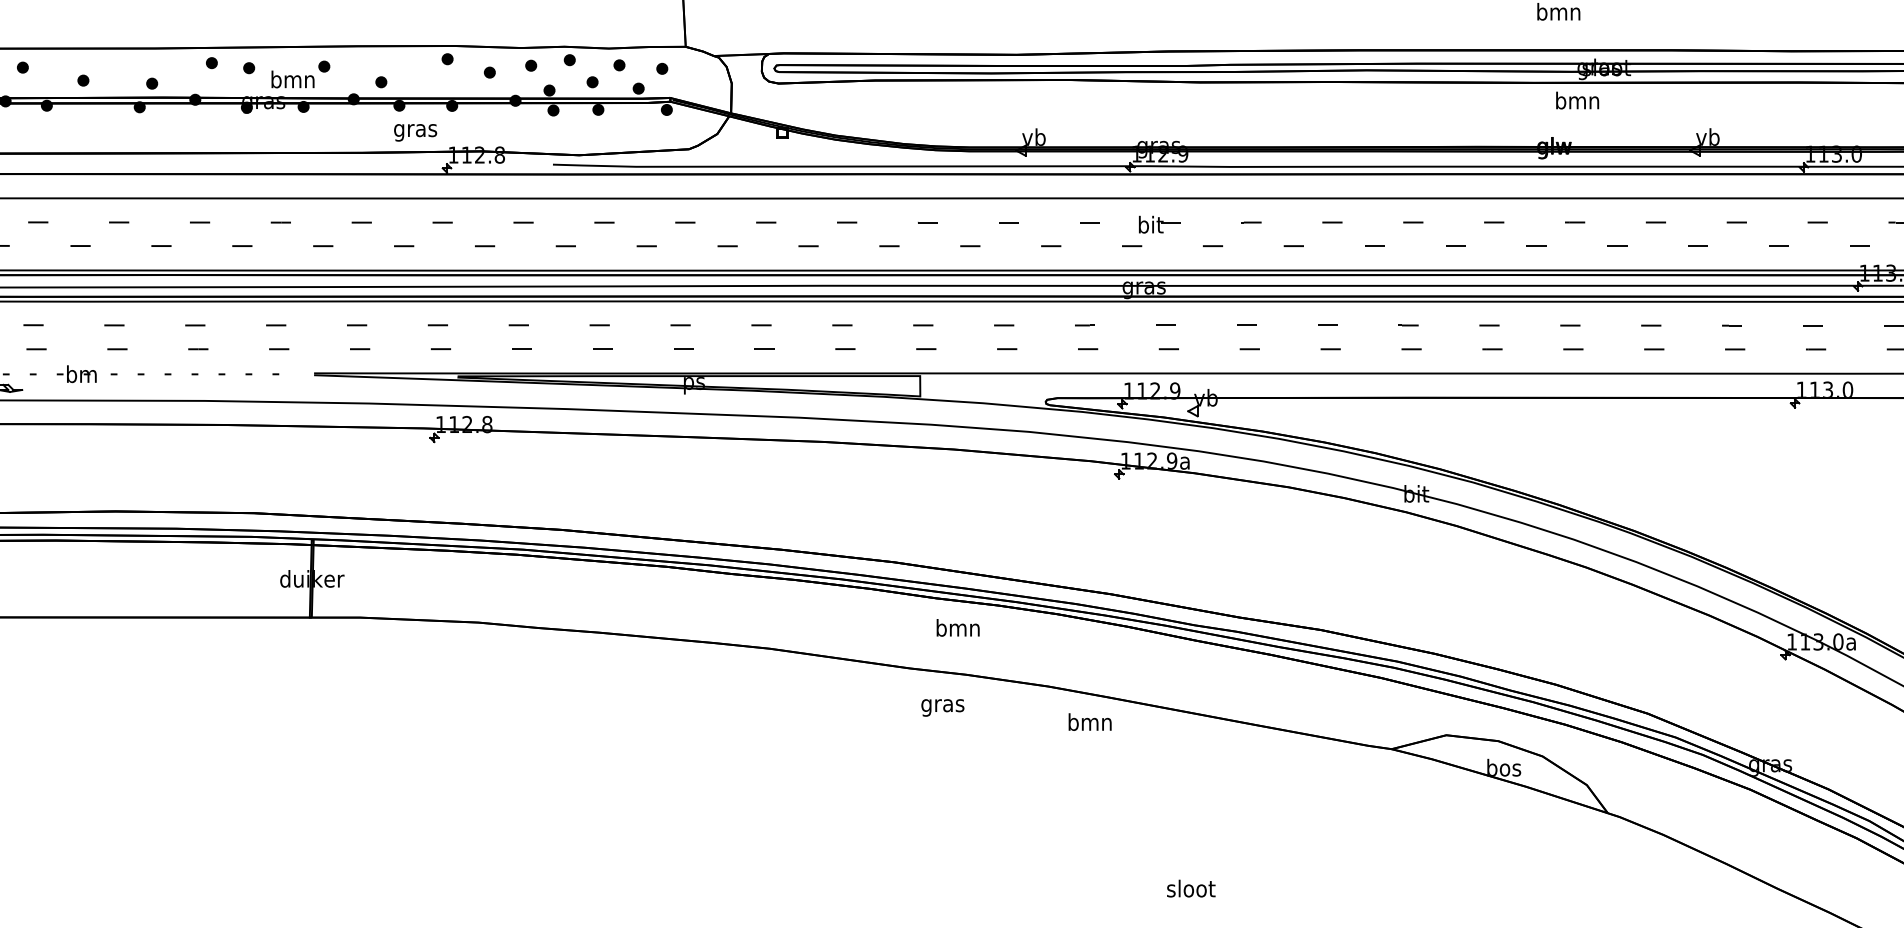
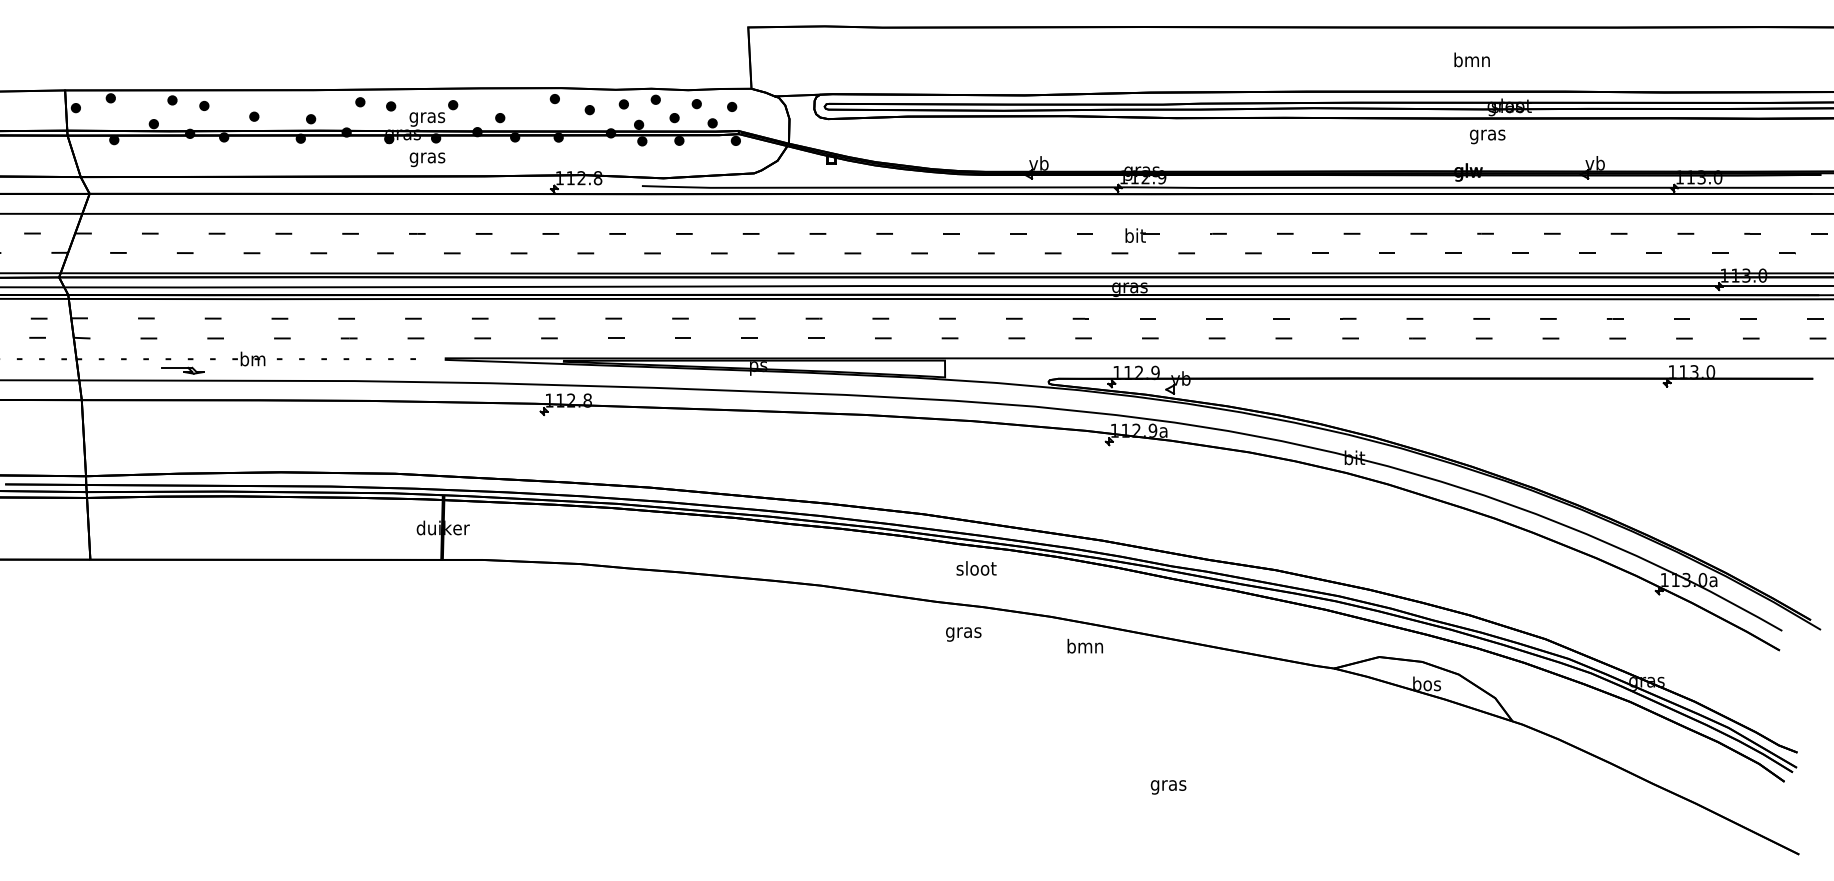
text: (293, 81) -> (427, 117), bmn -> gras
text: (1577, 102) -> (1487, 134), bmn -> gras
text: (415, 132) -> (427, 159), moved
text: (958, 627) -> (976, 568), bmn -> sloot
text: (1190, 890) -> (1168, 785), sloot -> gras

